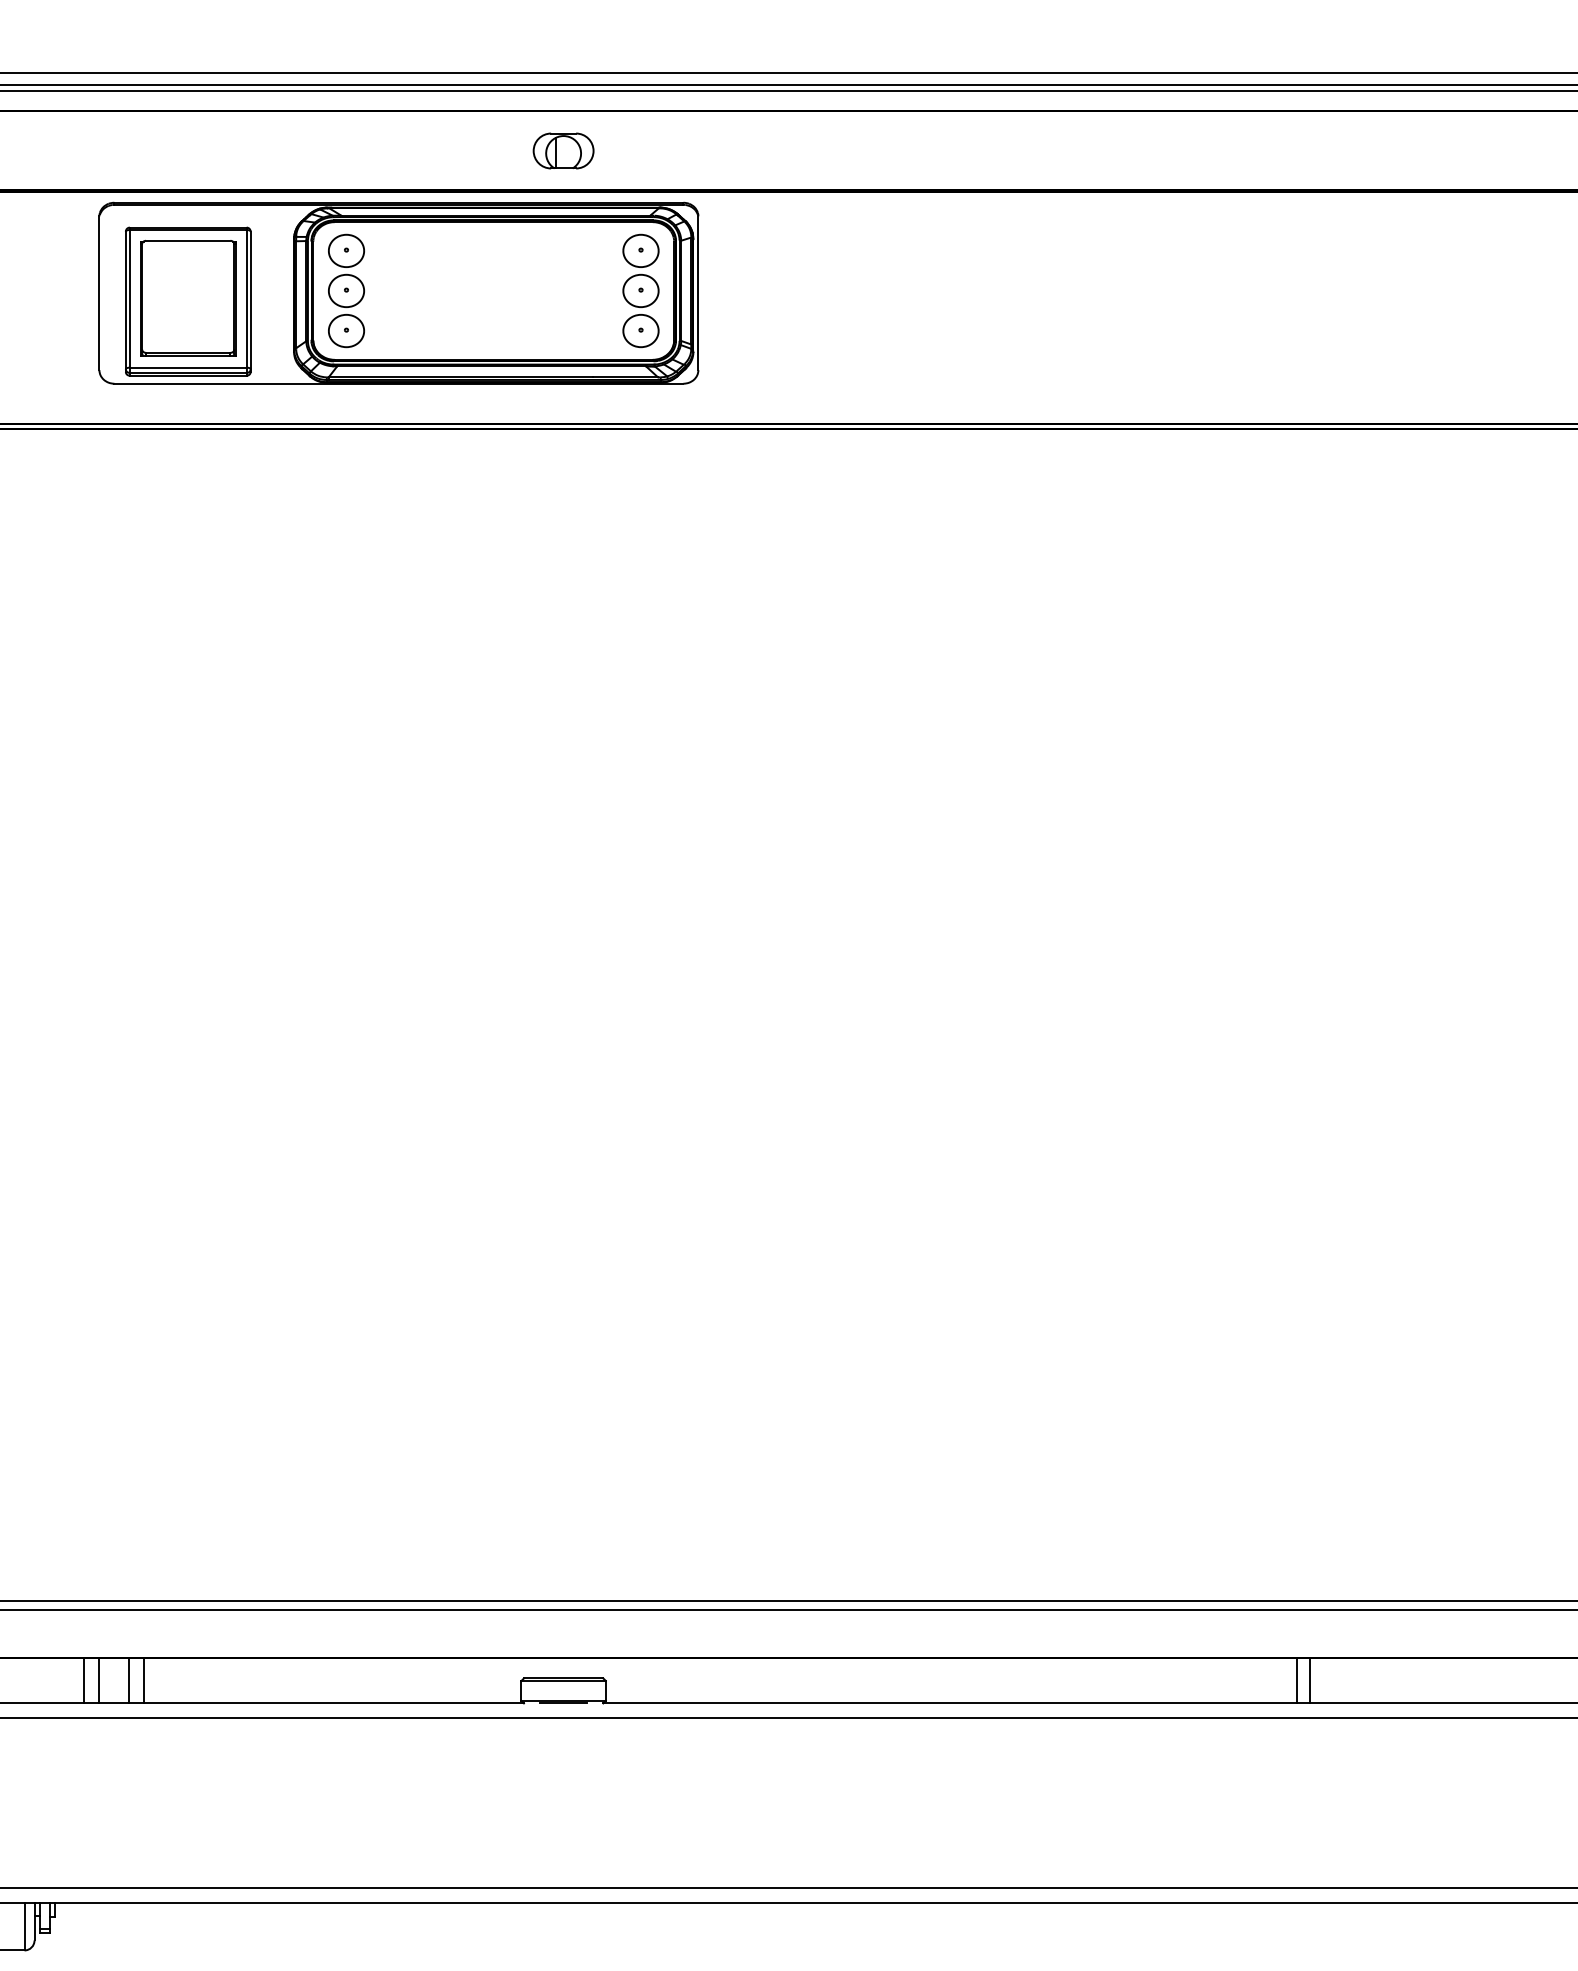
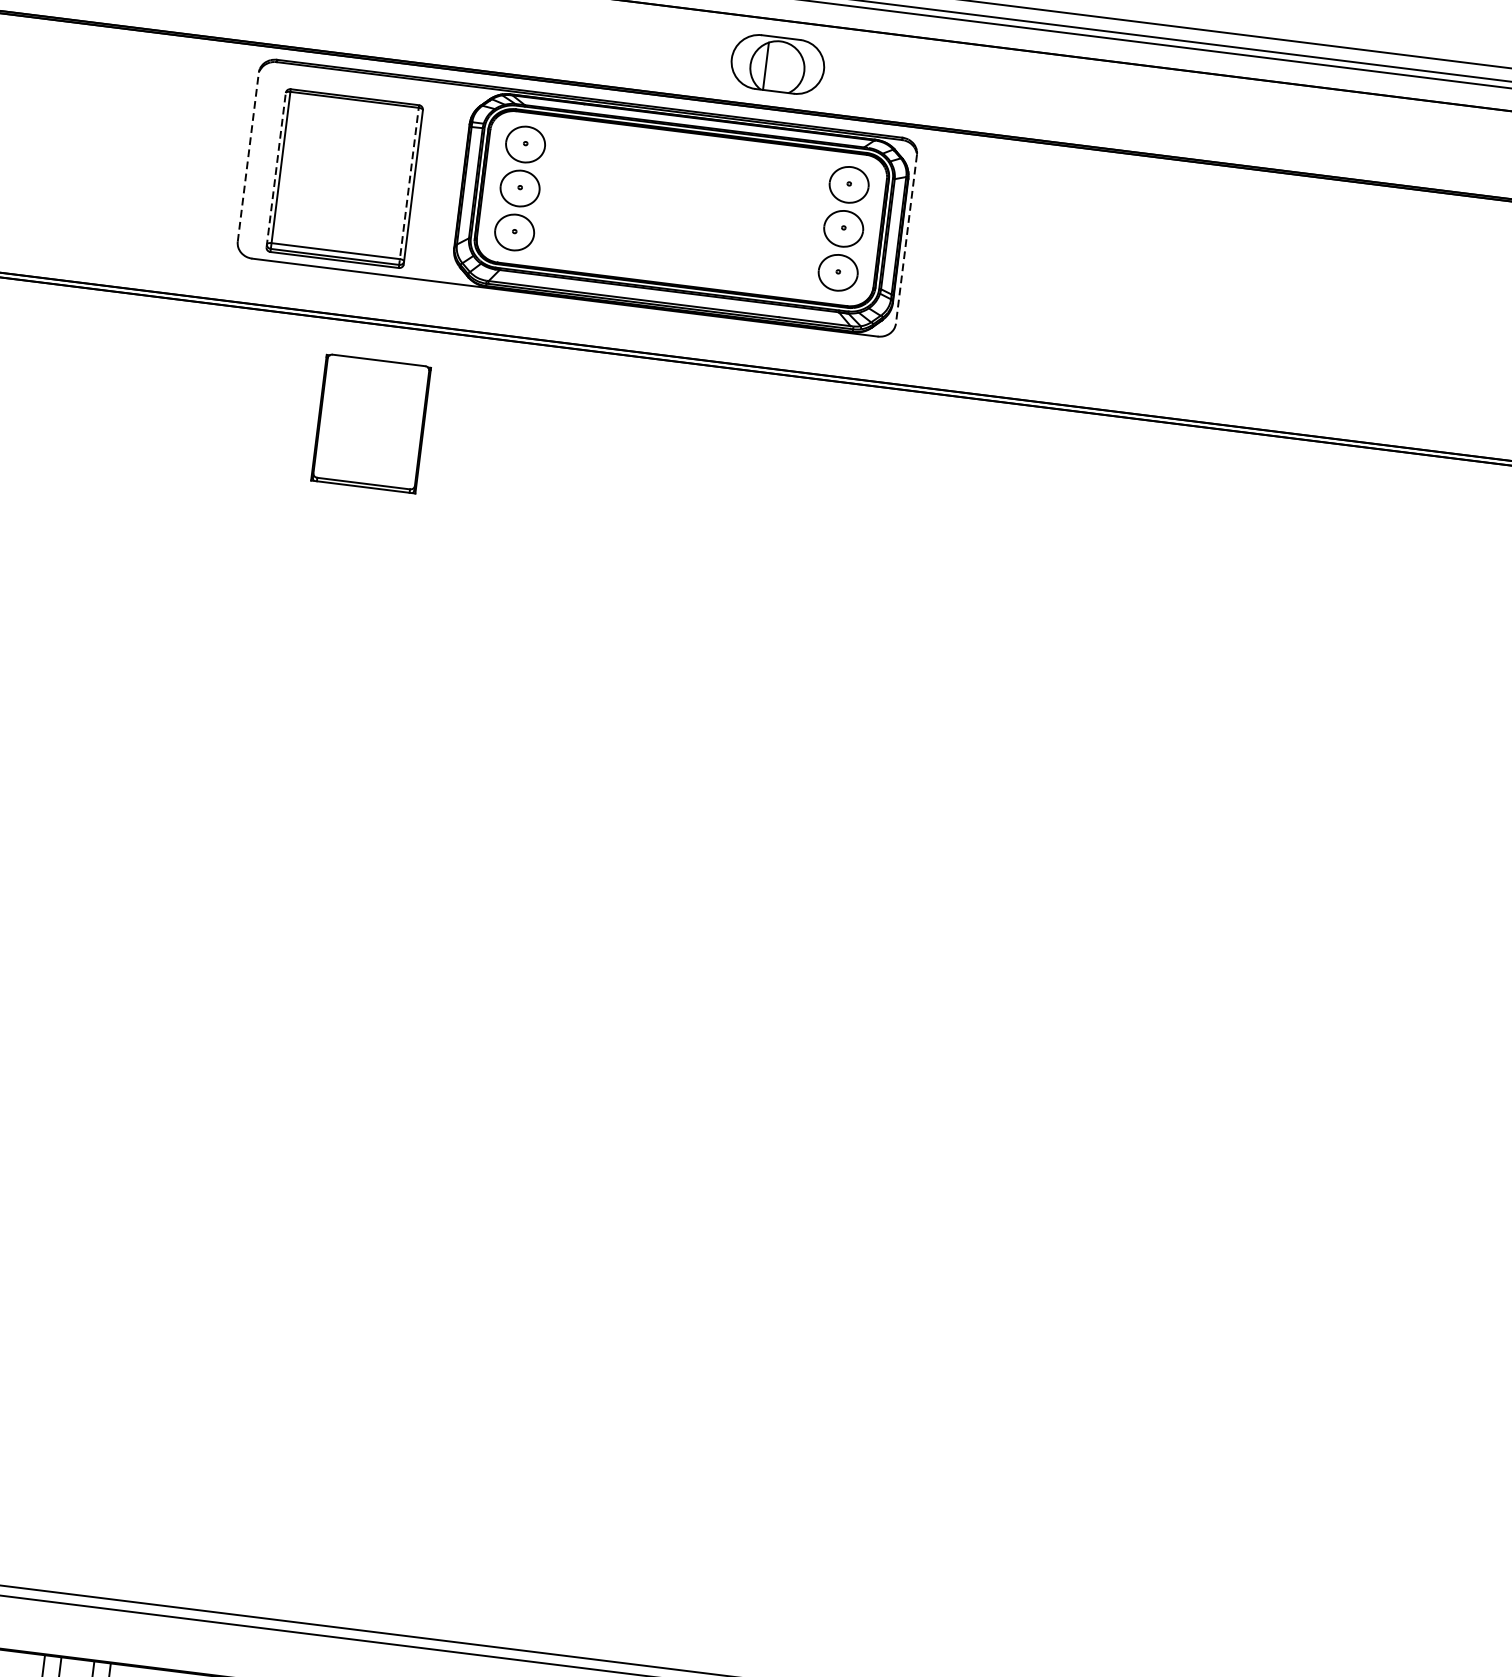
part: (563, 150) -> (777, 63), size x1.4
line: (99, 293) -> (248, 157), solid -> dashed
line: (698, 293) -> (906, 239), solid -> dashed
part: (188, 297) -> (371, 422), moved
line: (125, 301) -> (275, 169), solid -> dashed
line: (246, 301) -> (408, 186), solid -> dashed

